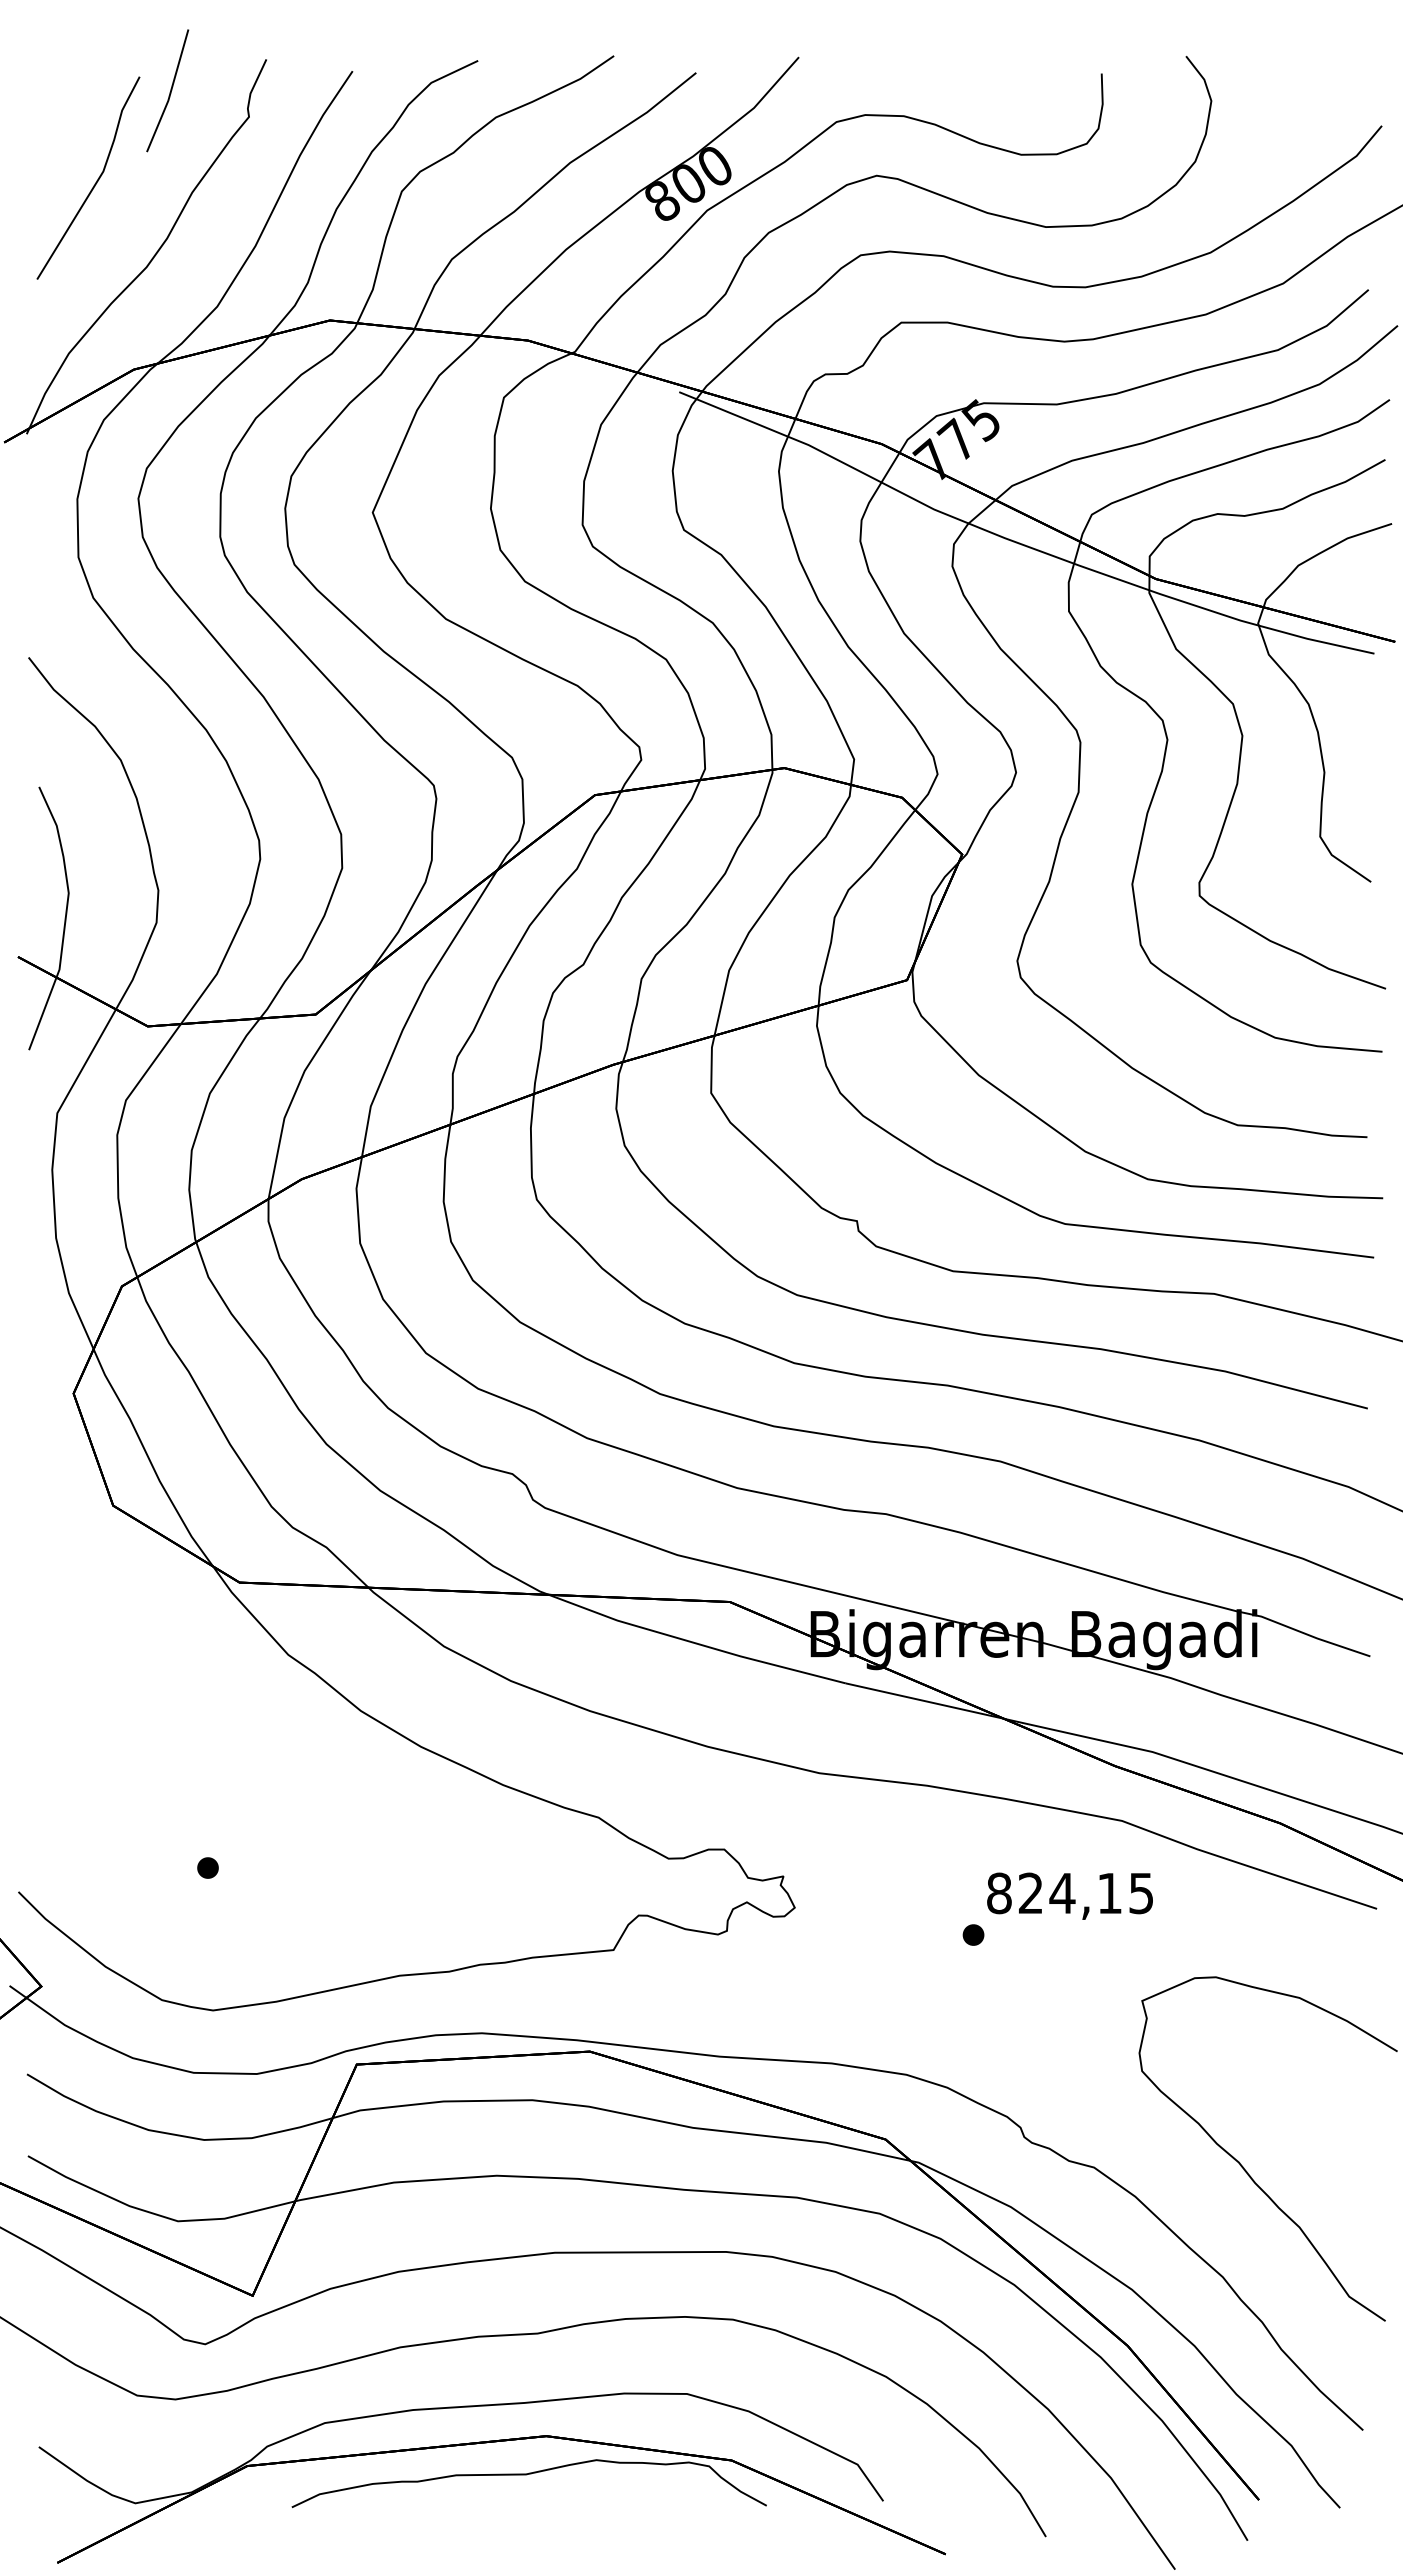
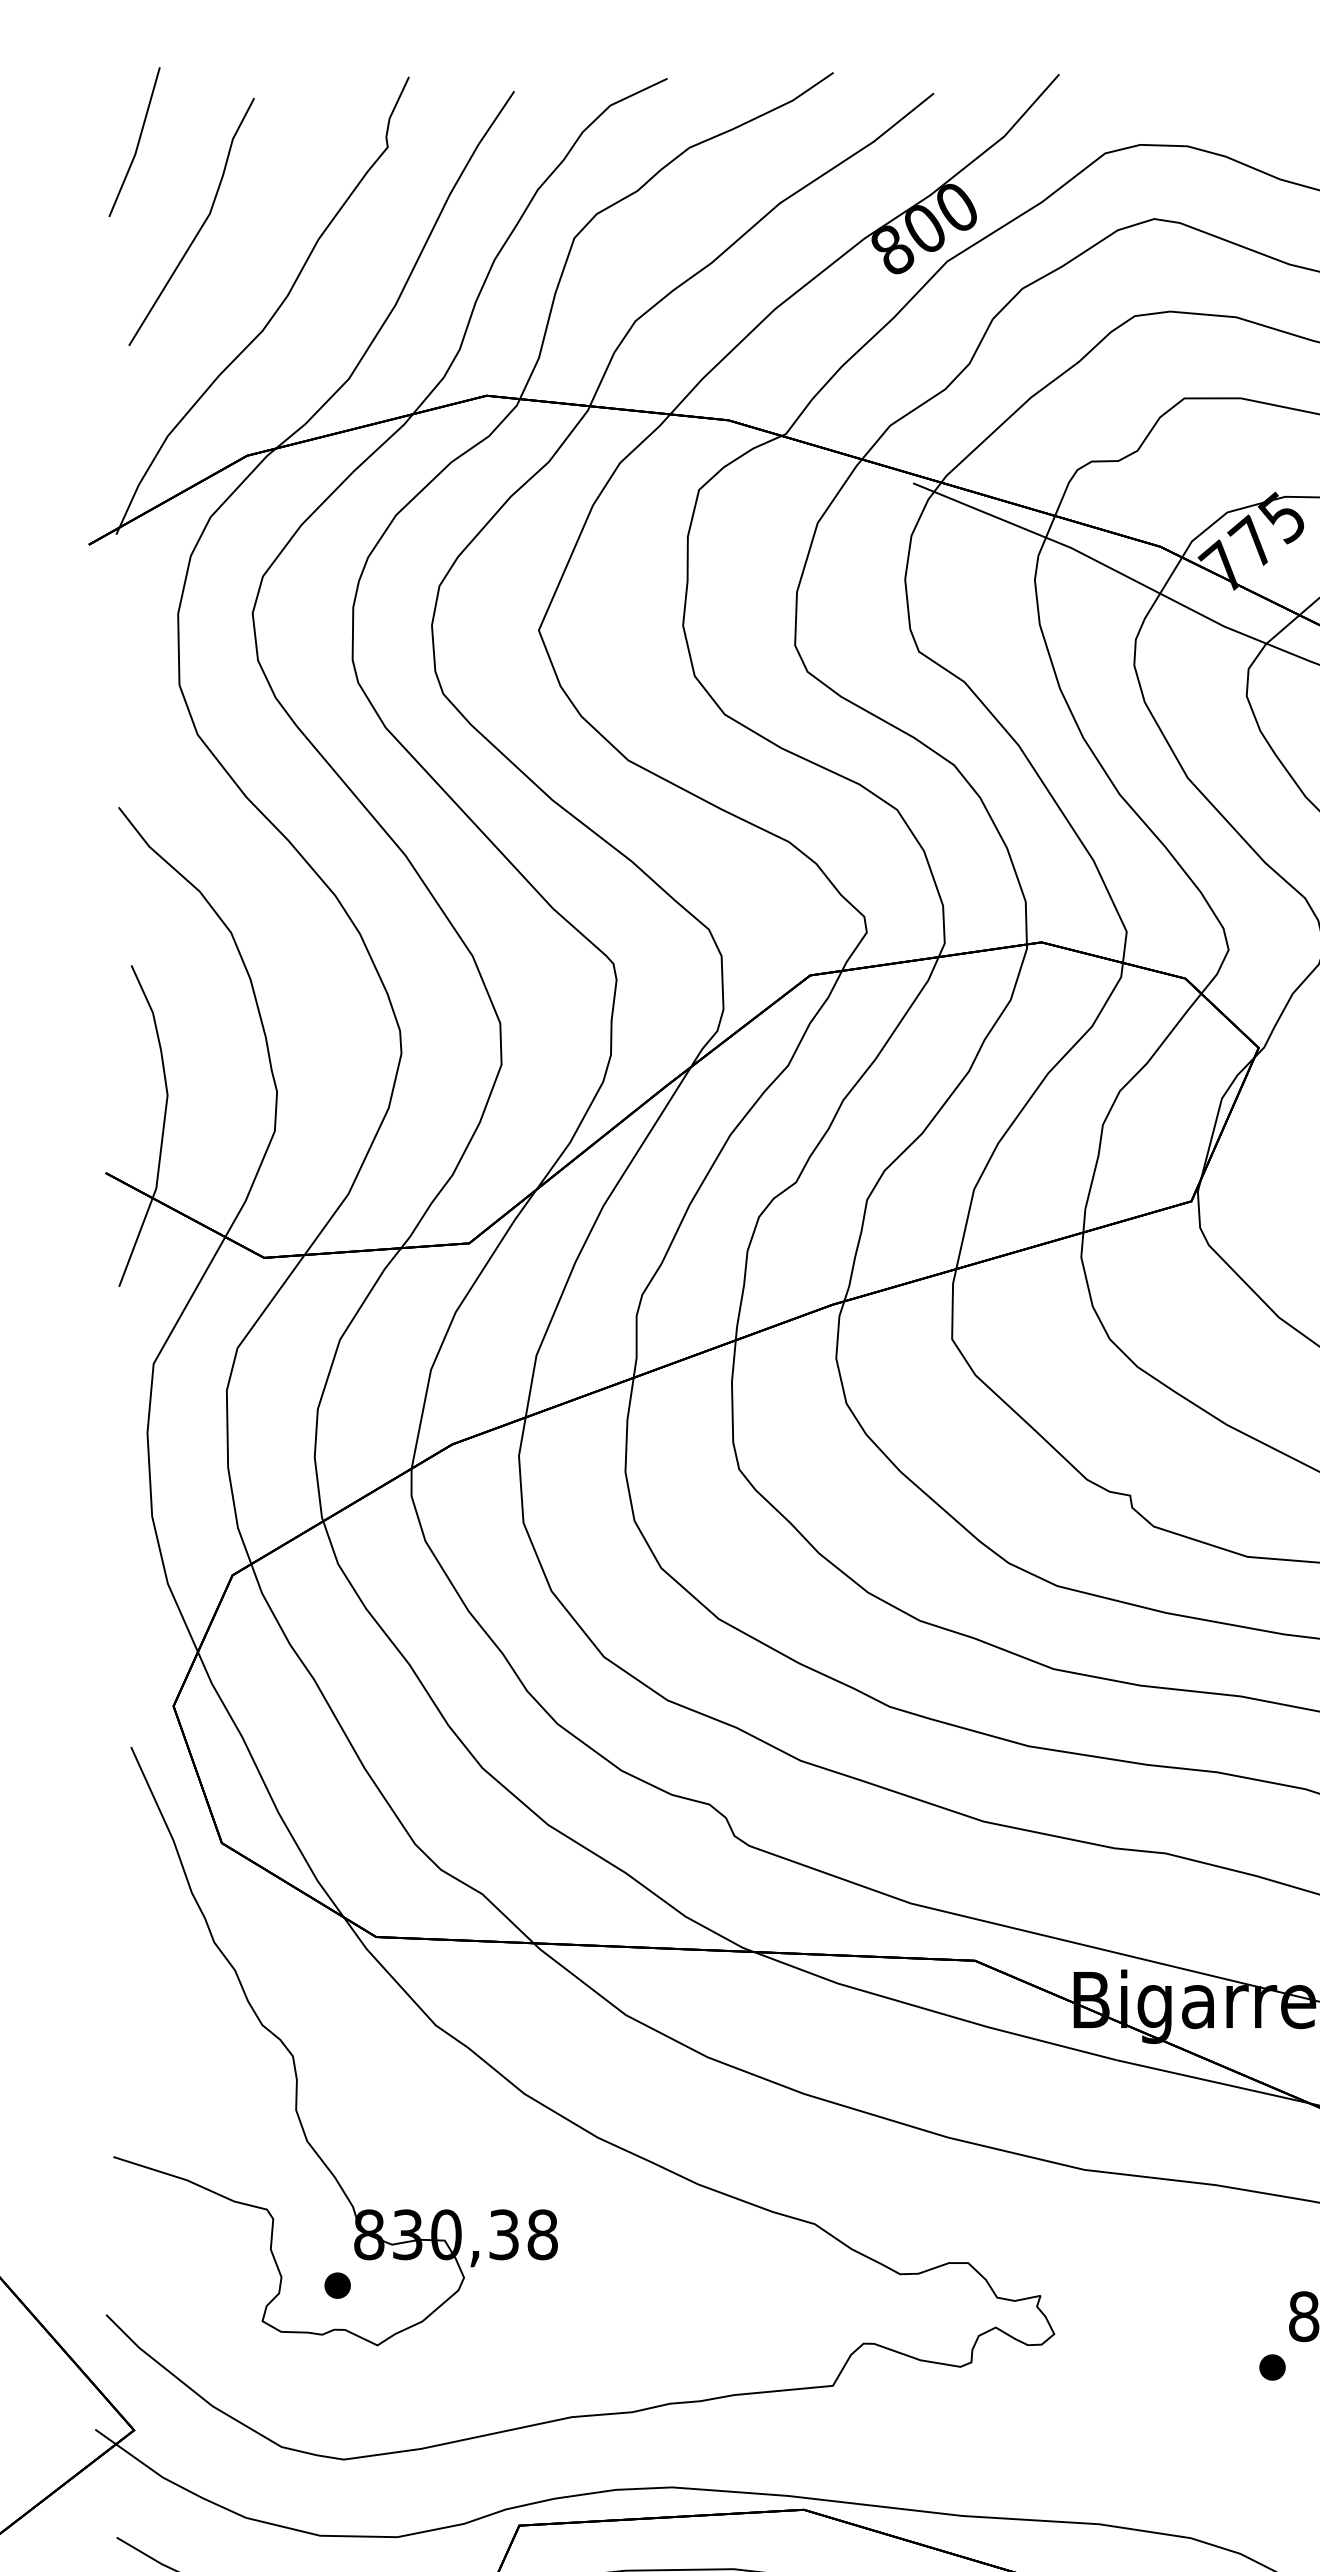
line: (169, 92) -> (136, 144), moved
part: (172, 1679) -> (294, 2055), added

